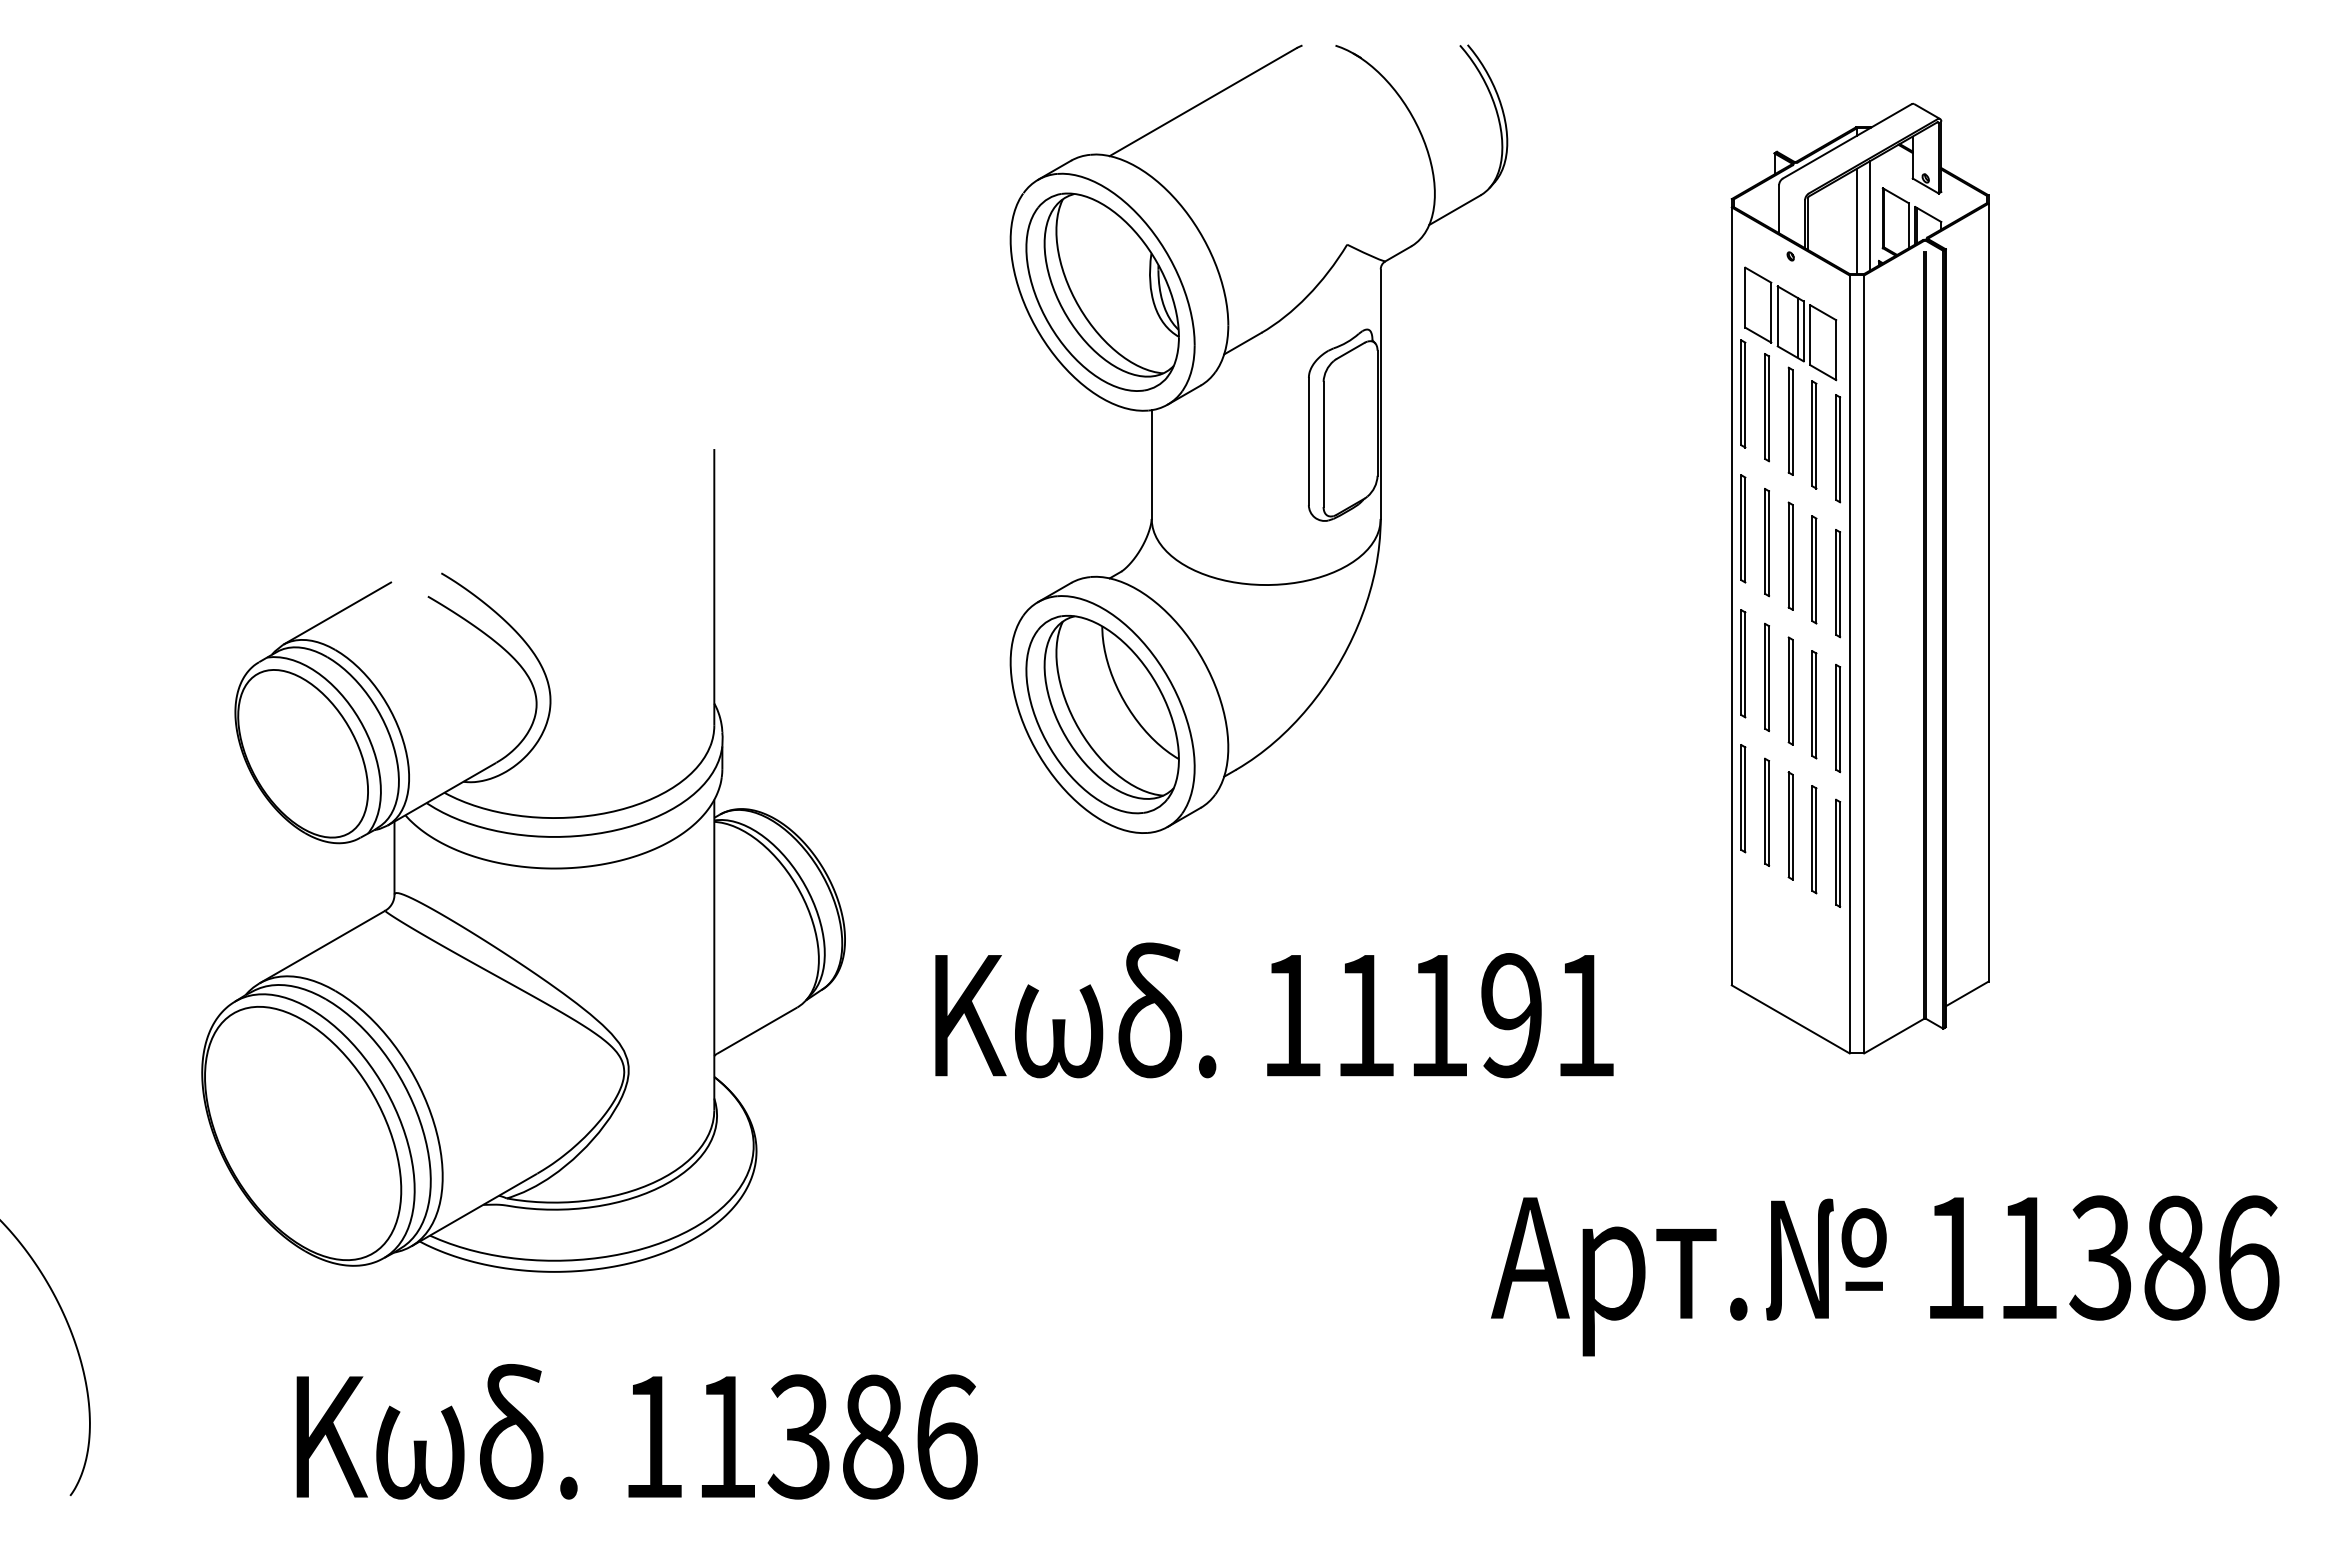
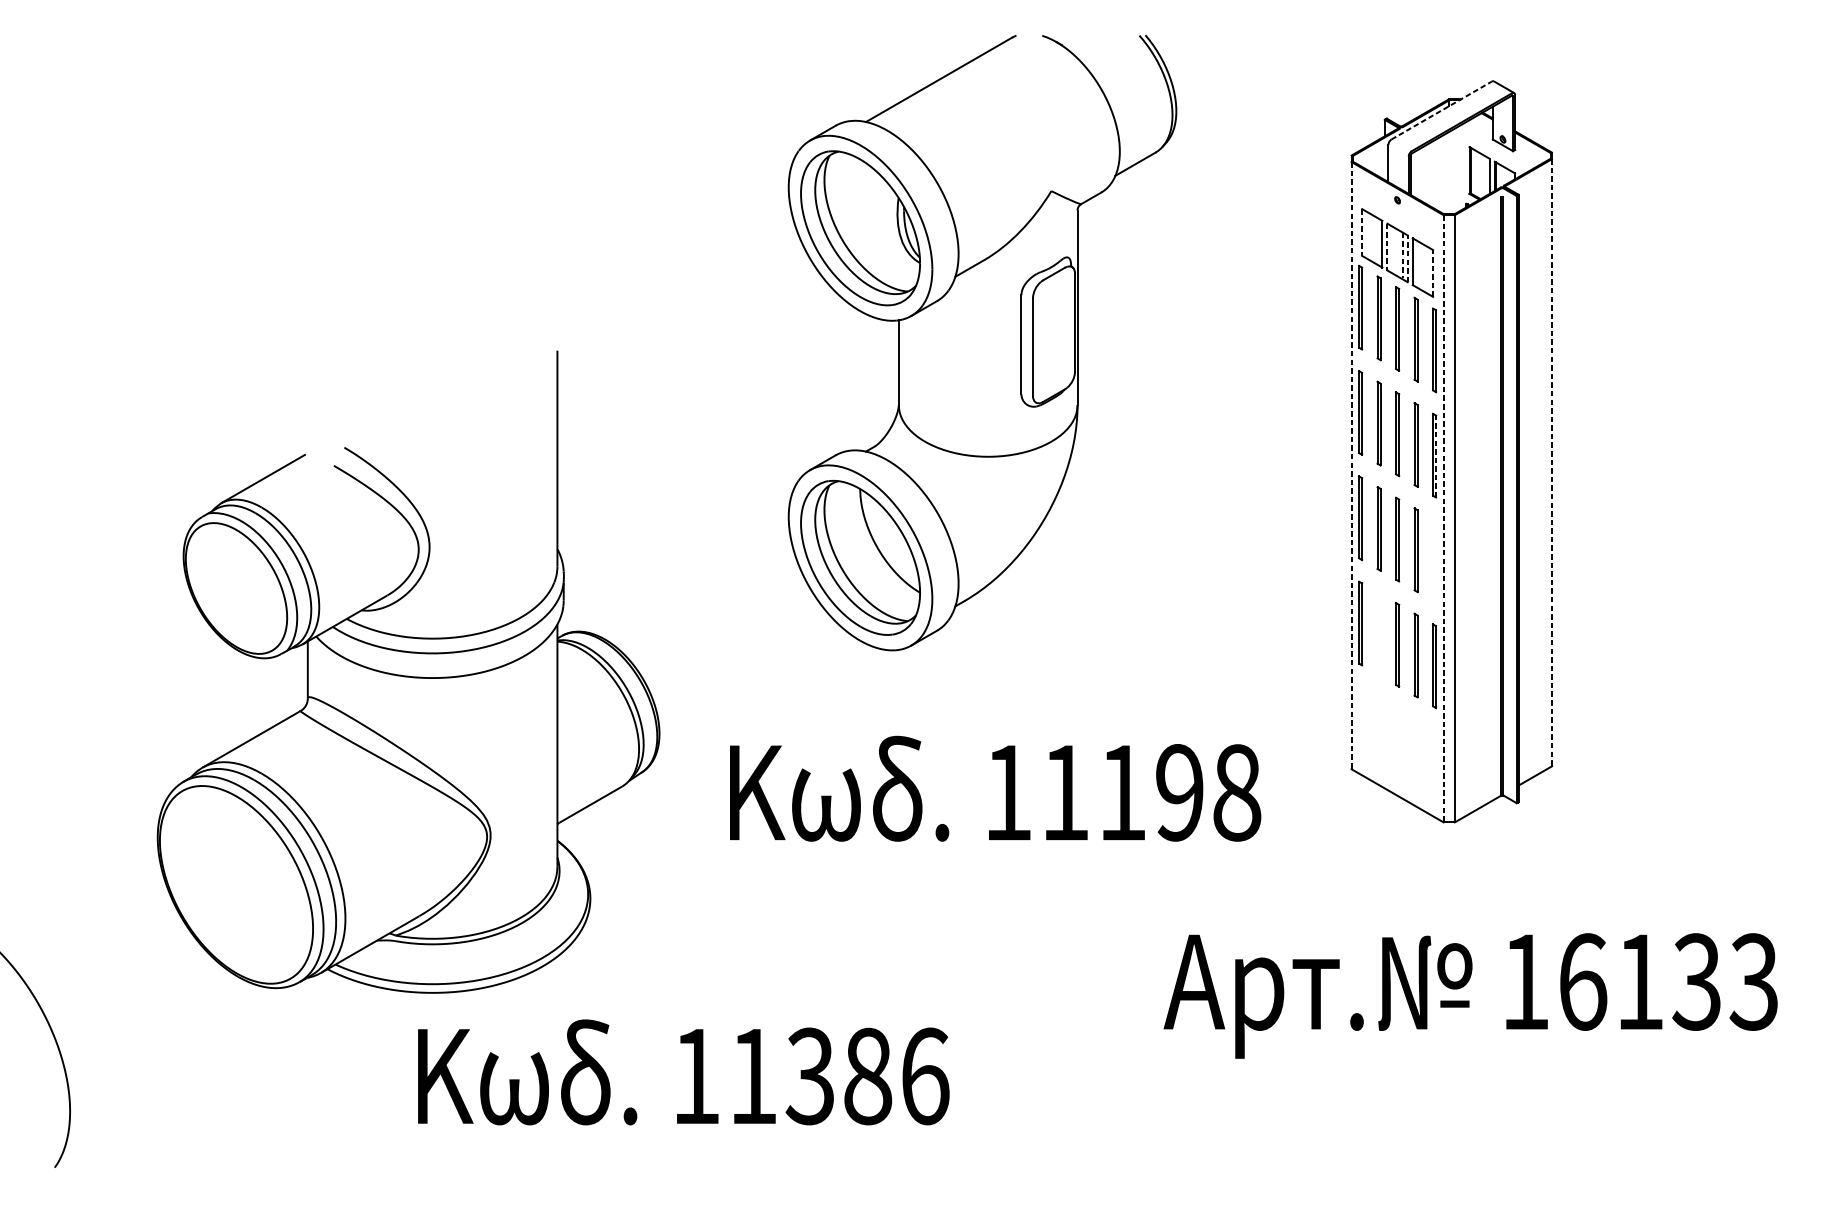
line: (1847, 141) -> (1441, 110), solid -> dashed
line: (1869, 215) -> (1459, 168), removed
line: (1856, 221) -> (1448, 173), removed
line: (1745, 297) -> (1362, 232), solid -> dashed
line: (1777, 316) -> (1387, 247), solid -> dashed
line: (1797, 327) -> (1402, 255), solid -> dashed
line: (1803, 331) -> (1407, 258), solid -> dashed
line: (1836, 350) -> (1433, 273), solid -> dashed
line: (1840, 584) -> (1436, 456), solid -> dashed
line: (1988, 592) -> (1551, 462), solid -> dashed
line: (1731, 596) -> (1351, 465), solid -> dashed
line: (1849, 664) -> (1443, 518), solid -> dashed
part: (1838, 718) -> (1434, 560), removed
part: (1766, 811) -> (1378, 633), removed
text: (1585, 1015) -> (1237, 792), 11191 -> 11198
text: (2139, 1257) -> (1669, 981), 11386 -> 16133
text: (636, 1431) -> (683, 1072), moved

